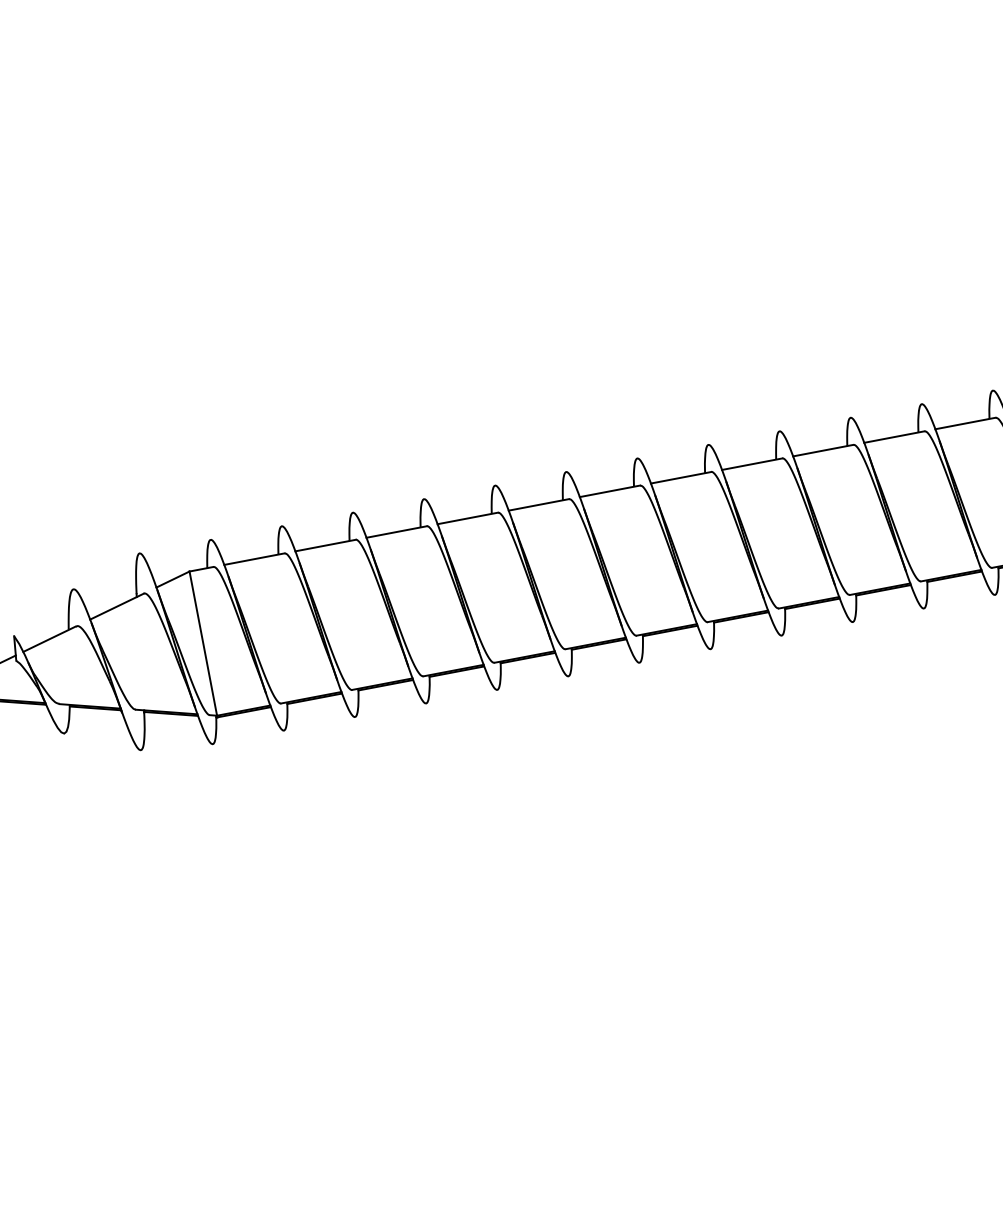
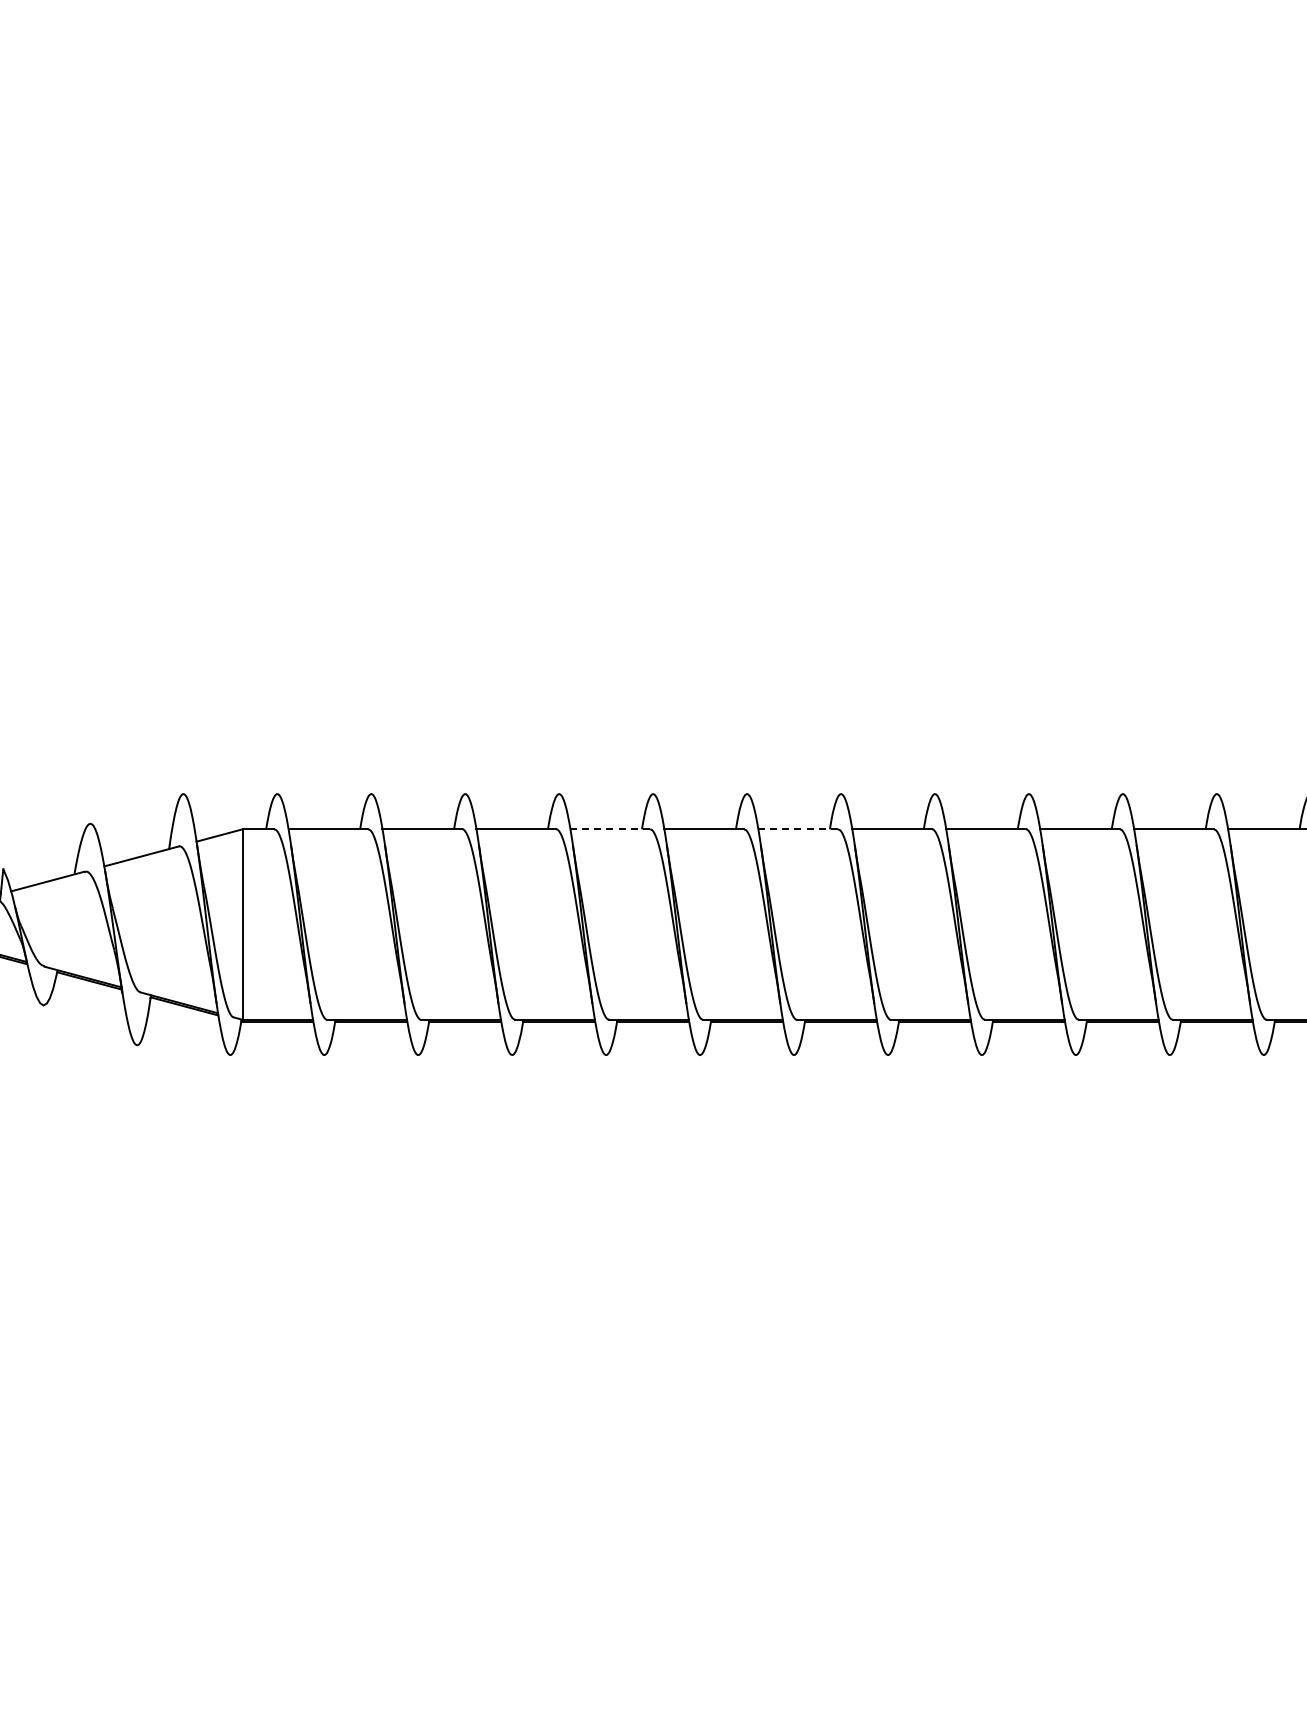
line: (610, 491) -> (798, 829), solid -> dashed
line: (467, 518) -> (610, 829), solid -> dashed

